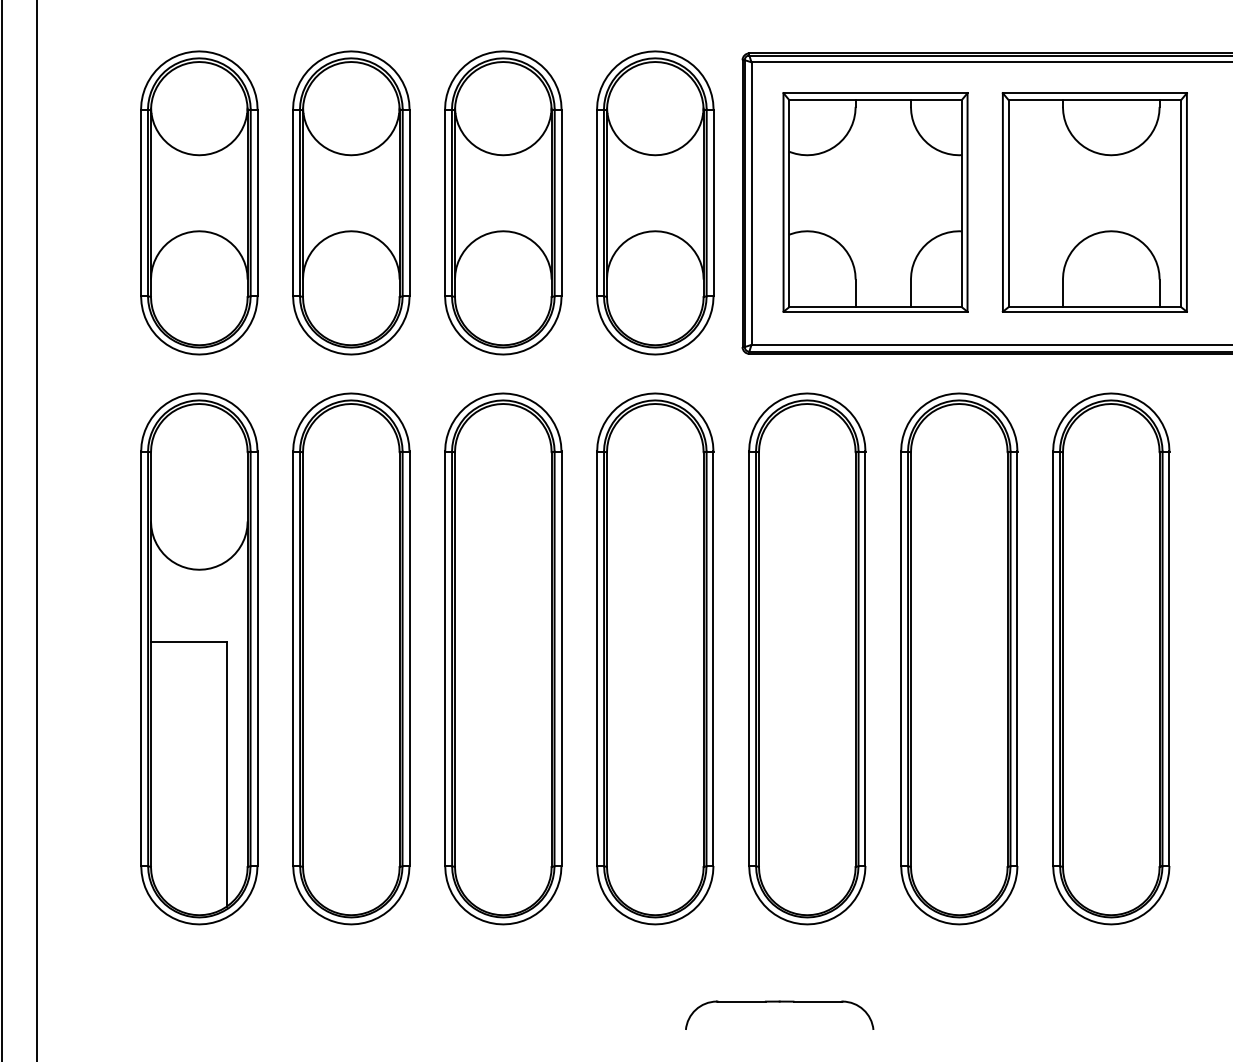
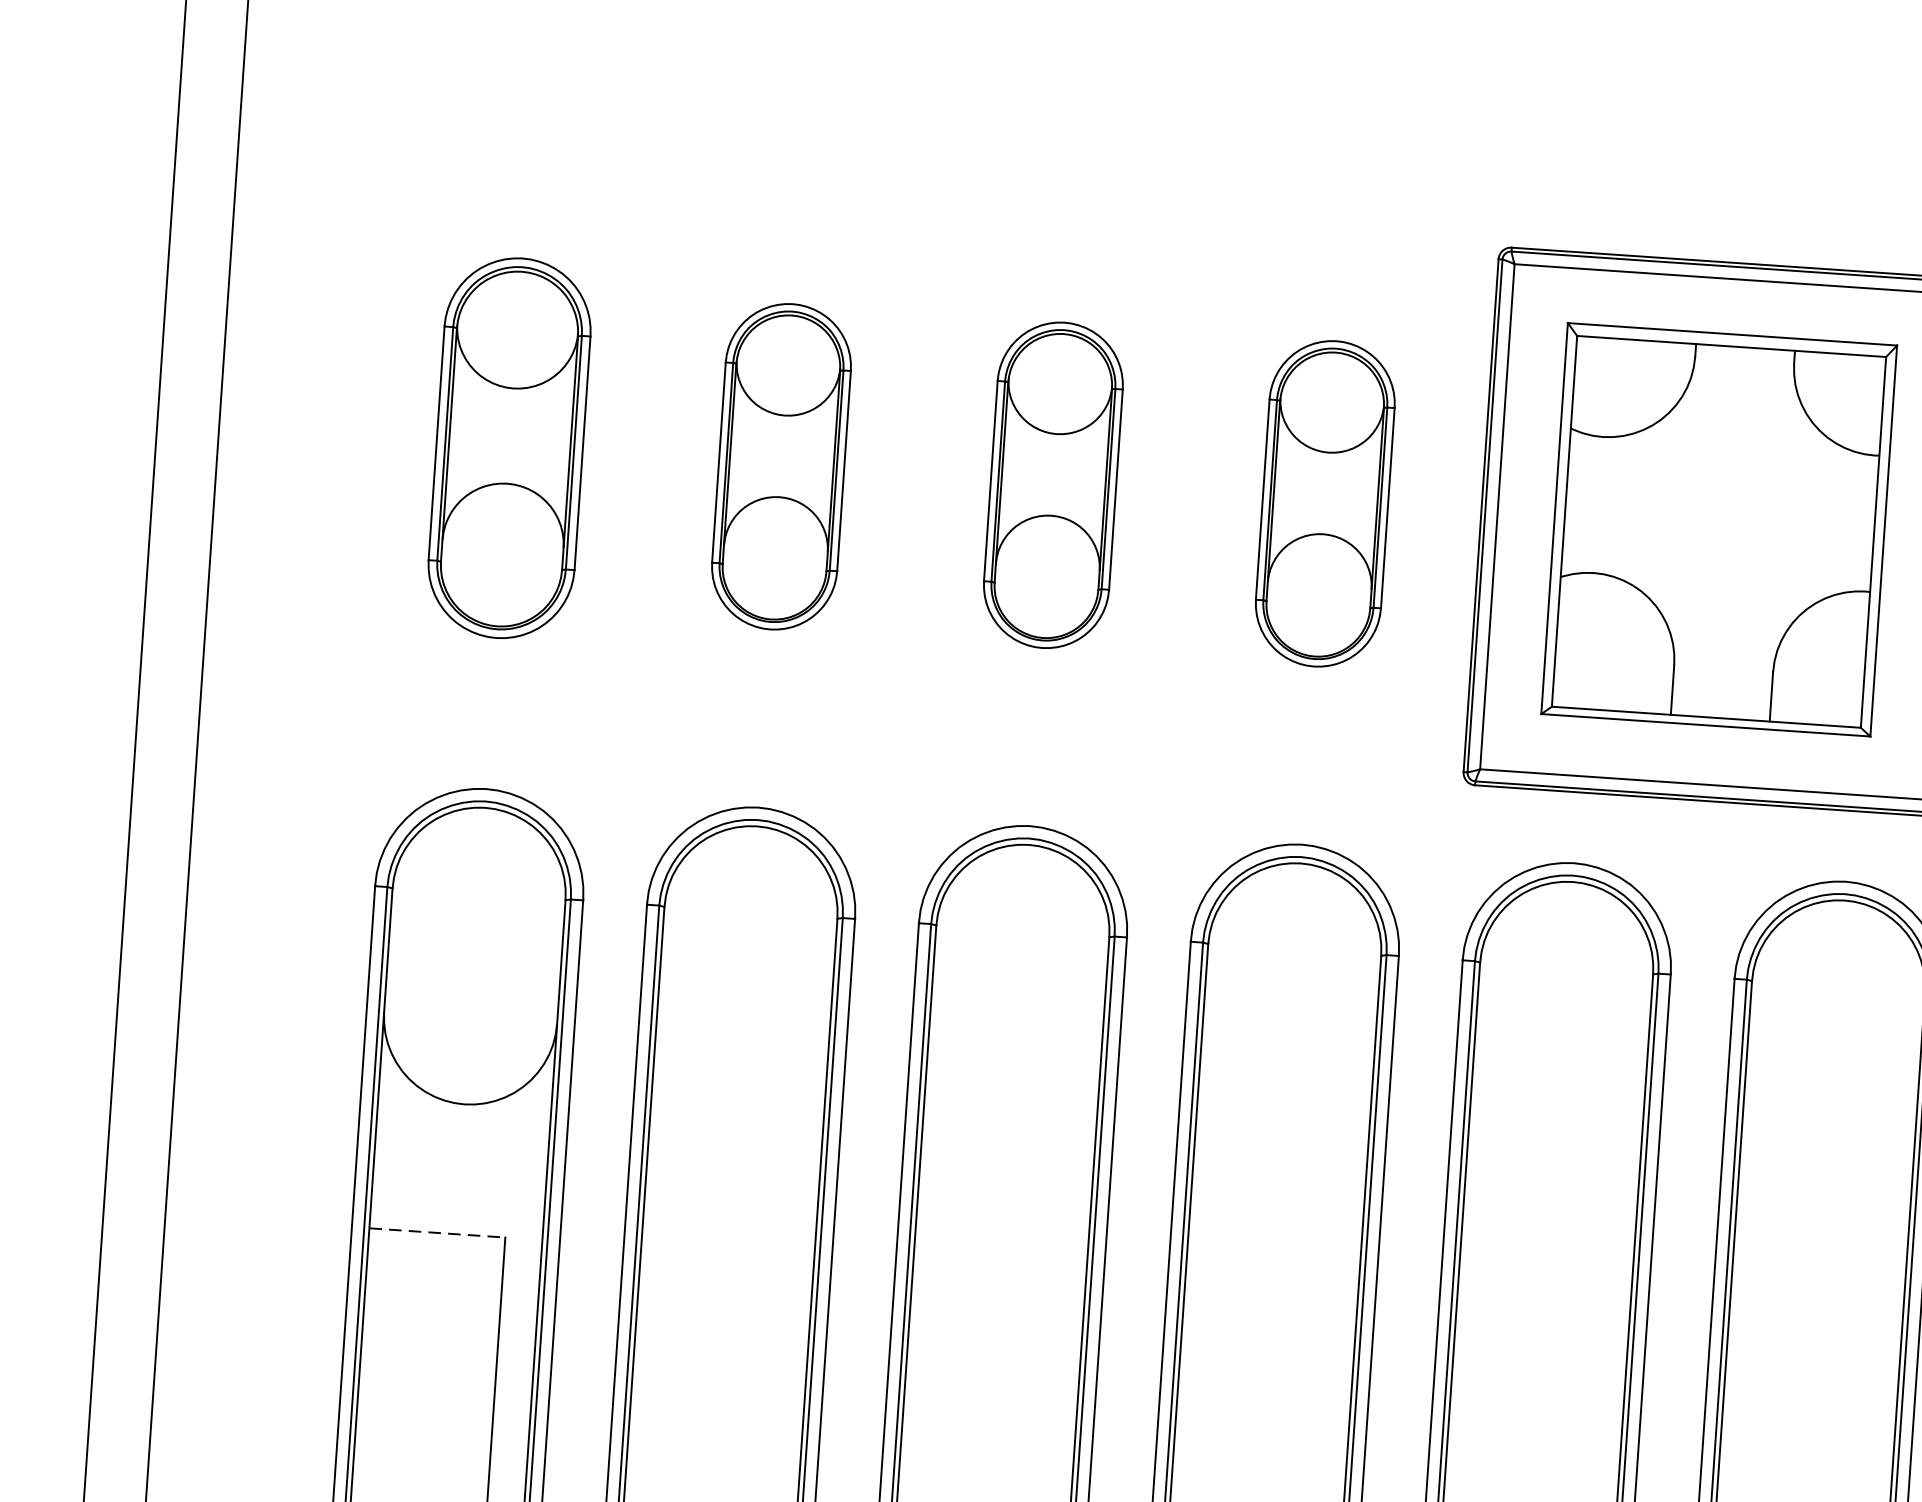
part: (199, 202) -> (509, 447), size x0.7
part: (351, 202) -> (781, 465), size x0.6
part: (503, 202) -> (1053, 484), size x0.6
part: (655, 202) -> (1325, 503), size x0.6
line: (188, 642) -> (436, 1233), solid -> dashed

